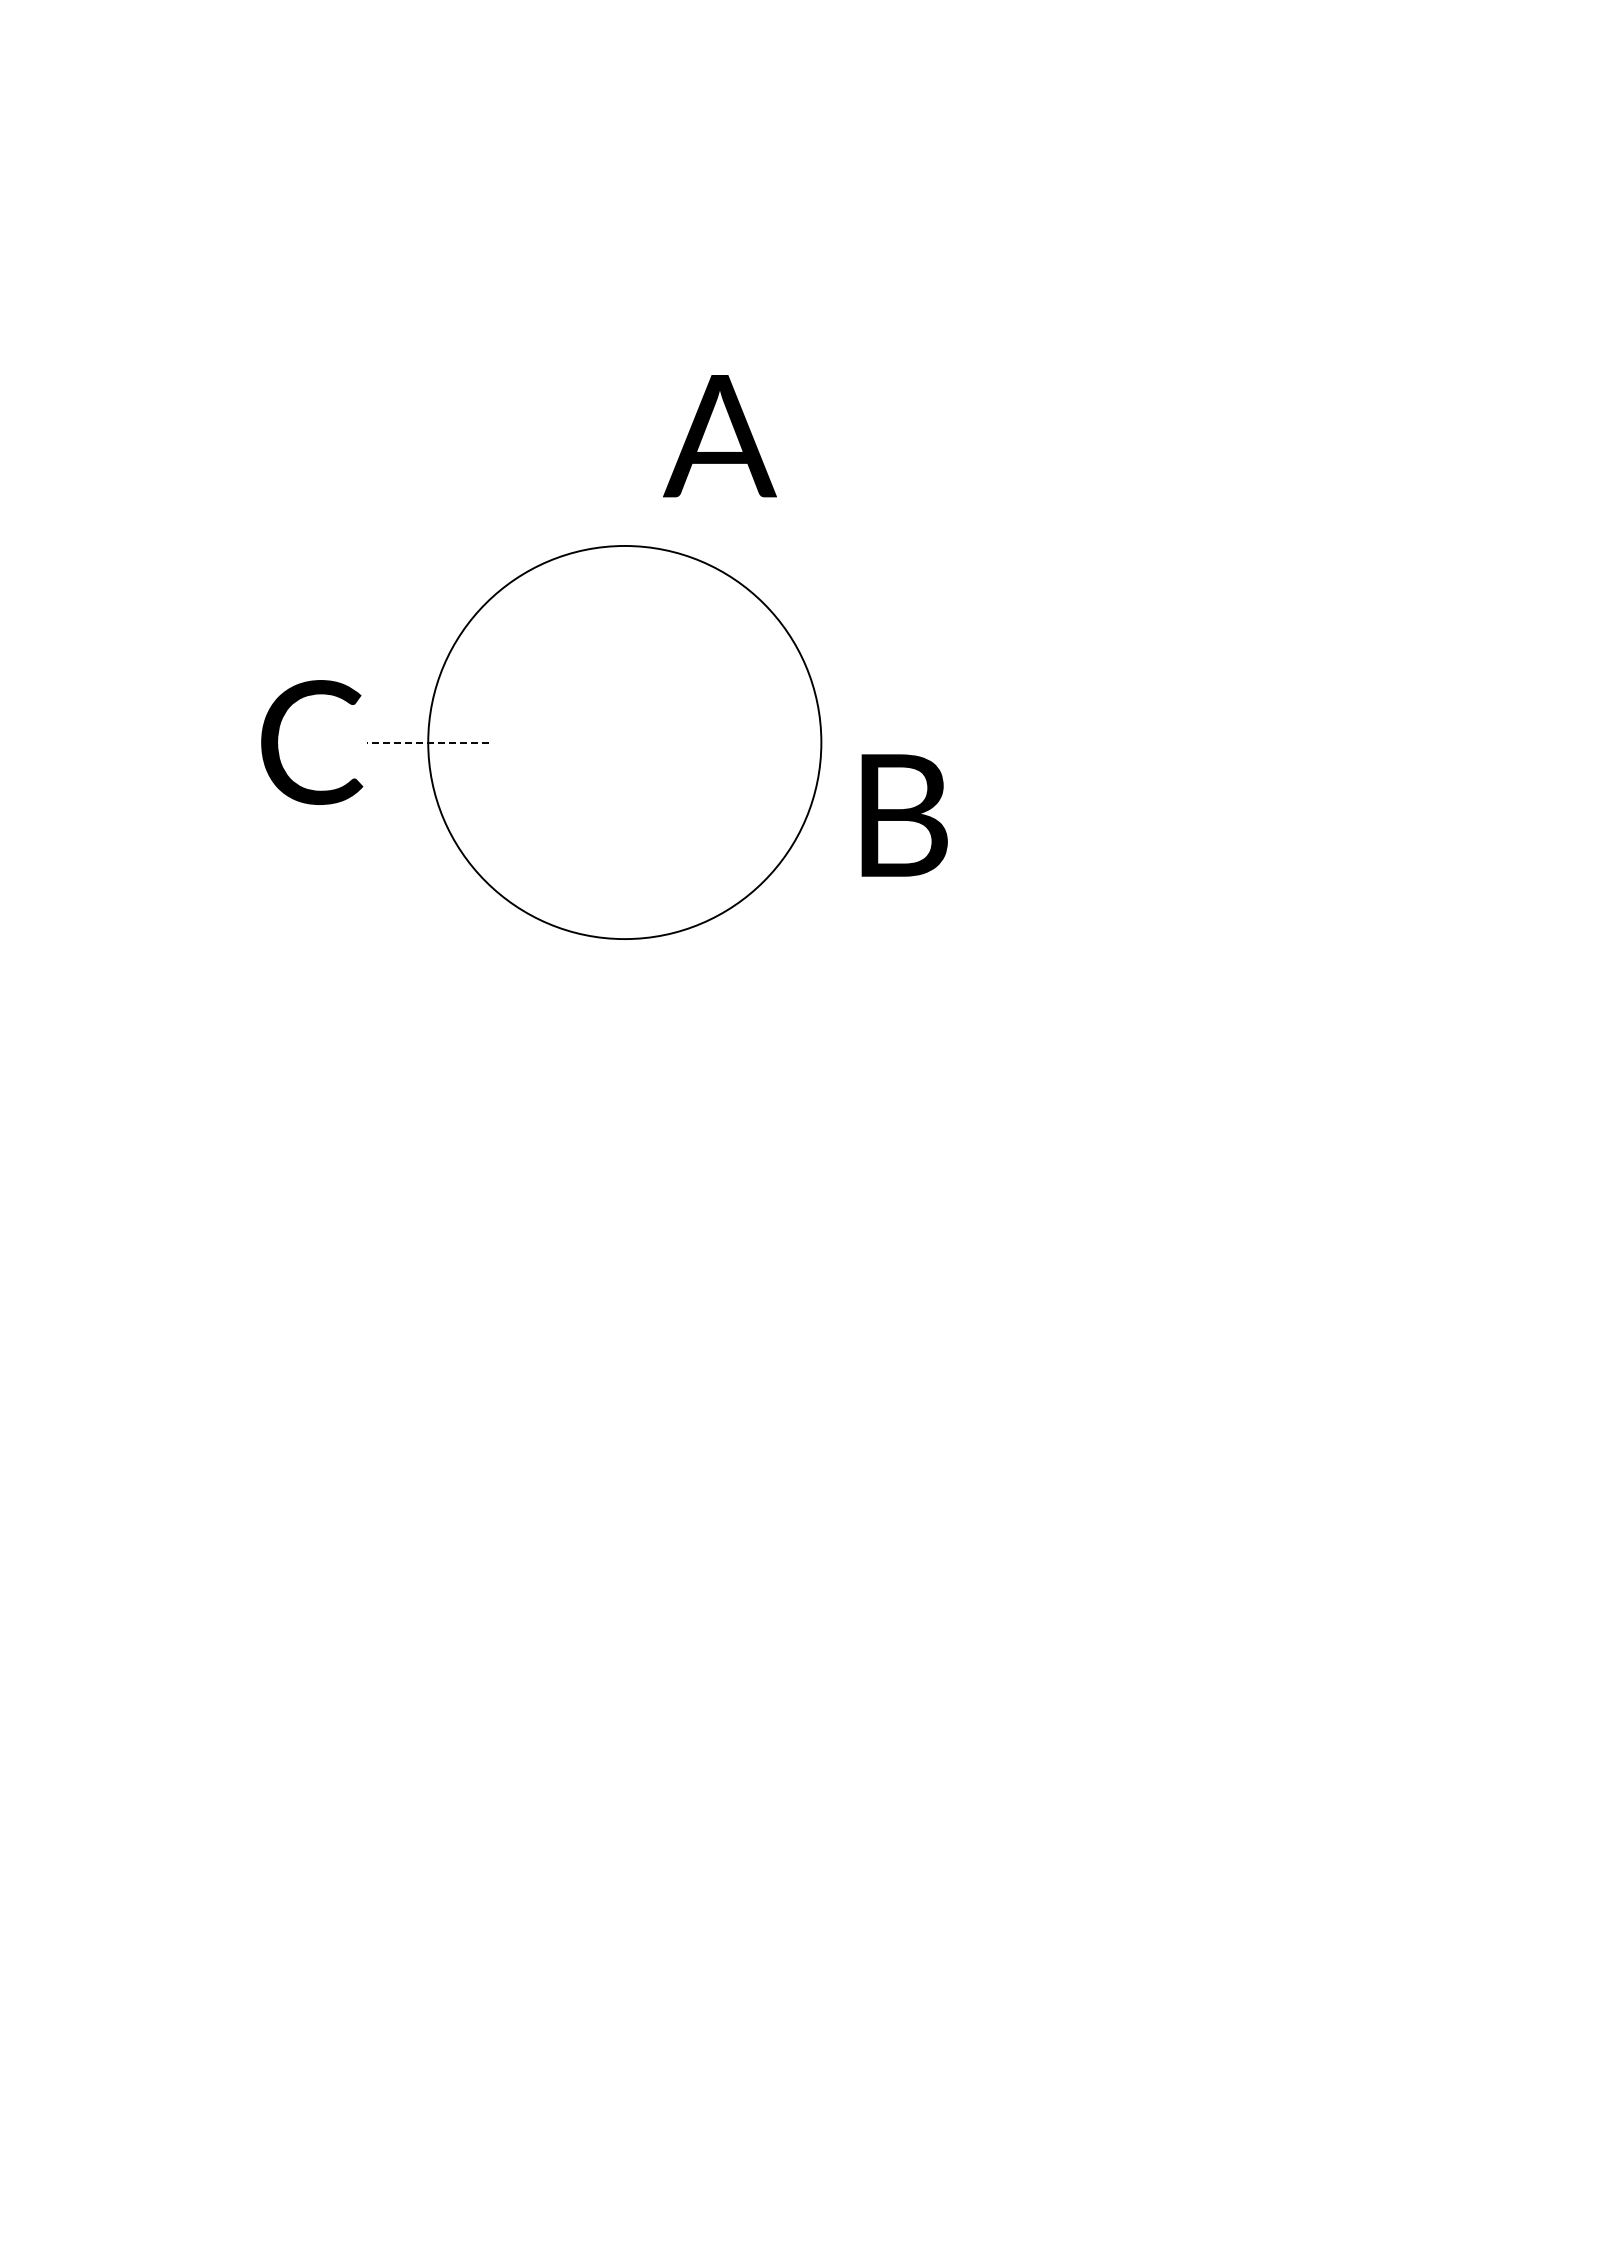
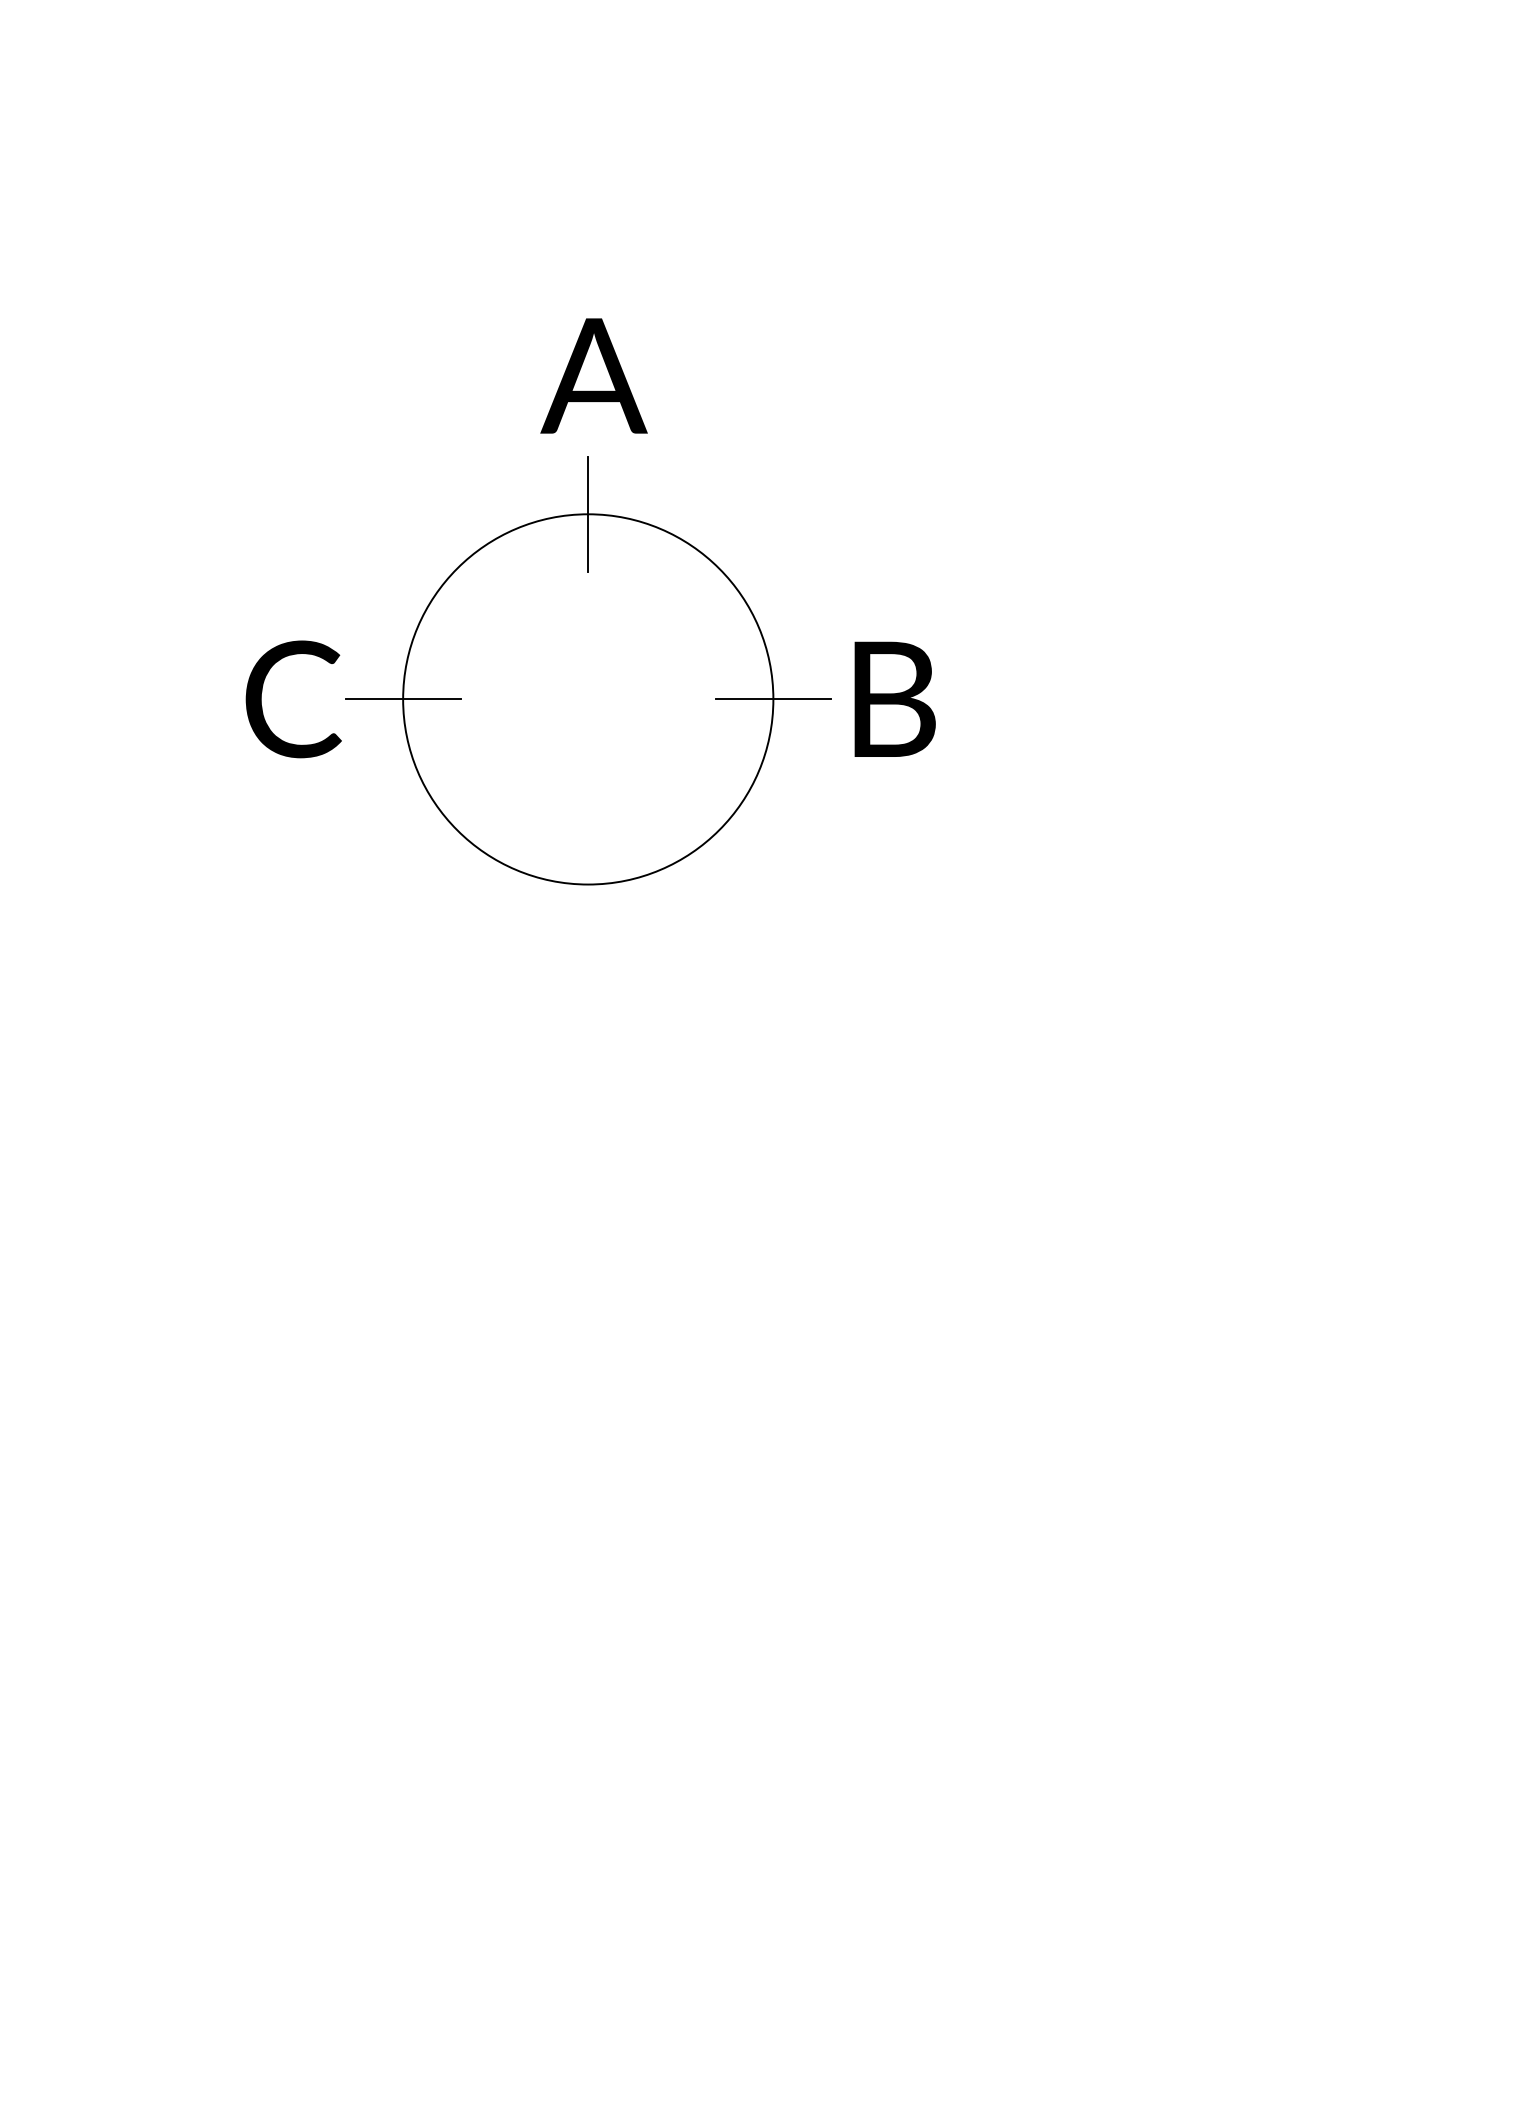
text: (719, 436) -> (593, 376), moved
line: (624, 545) -> (587, 513), added
line: (427, 742) -> (402, 699), dashed -> solid
line: (821, 742) -> (773, 699), added
text: (904, 815) -> (895, 699), moved

